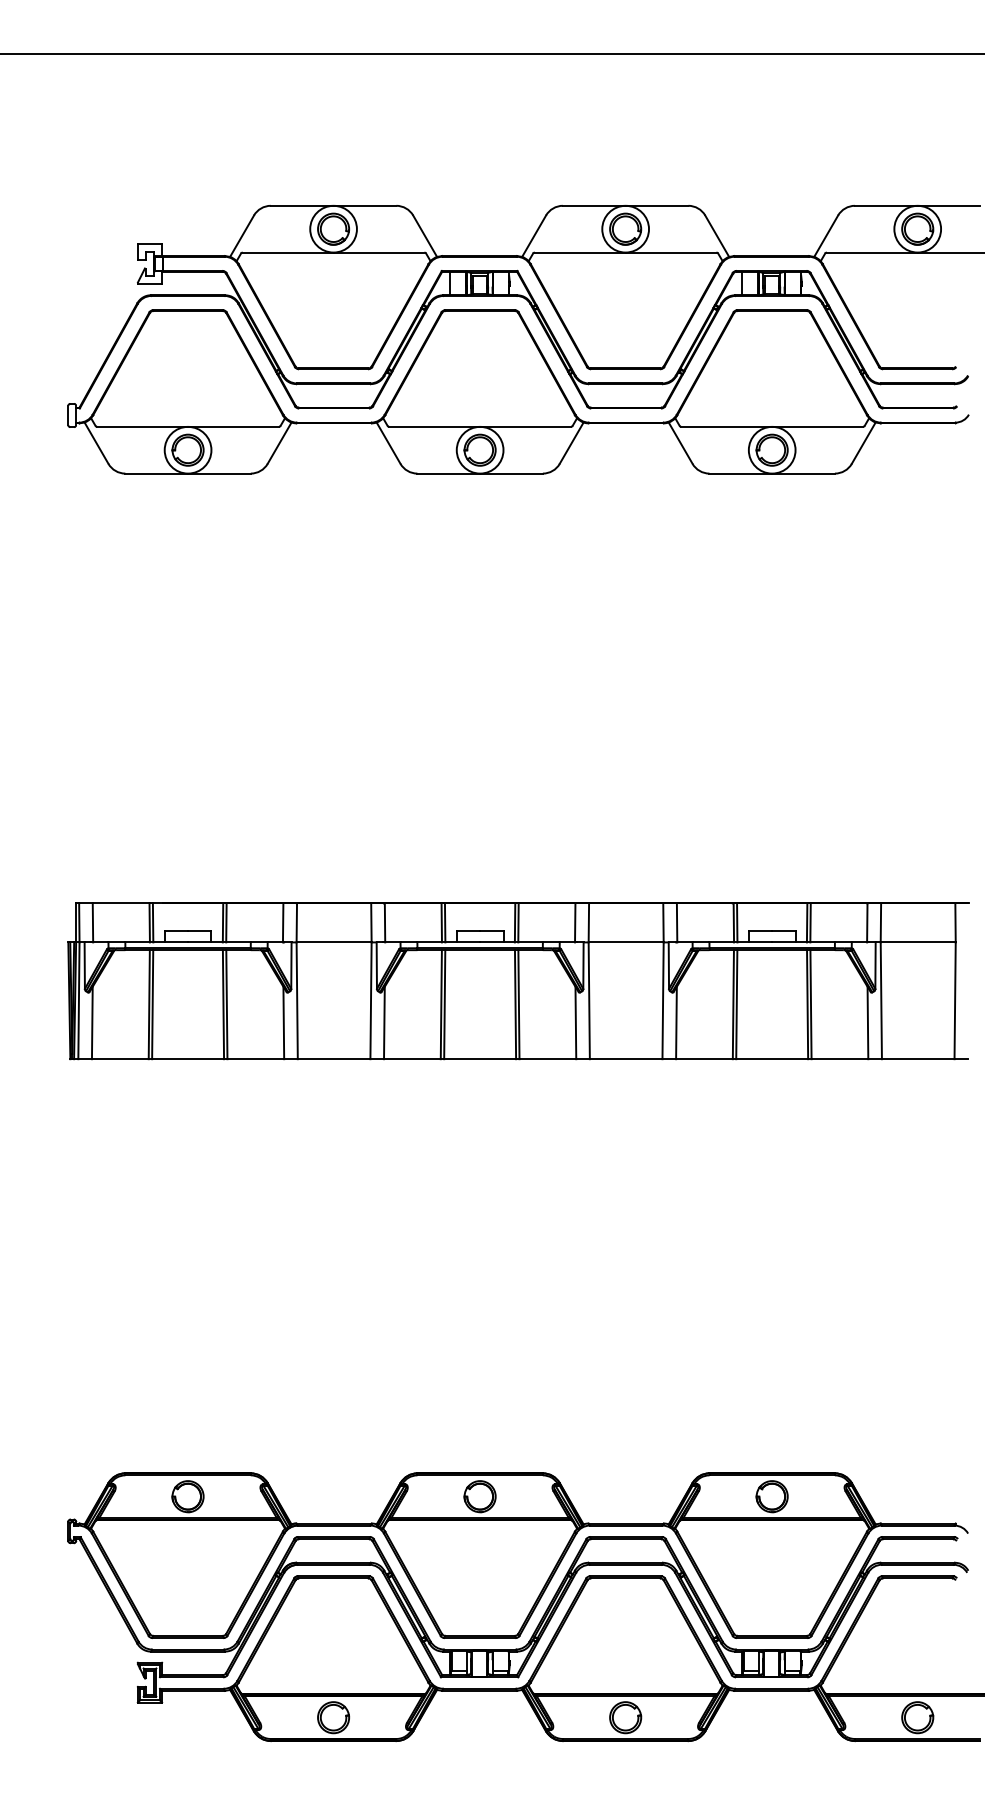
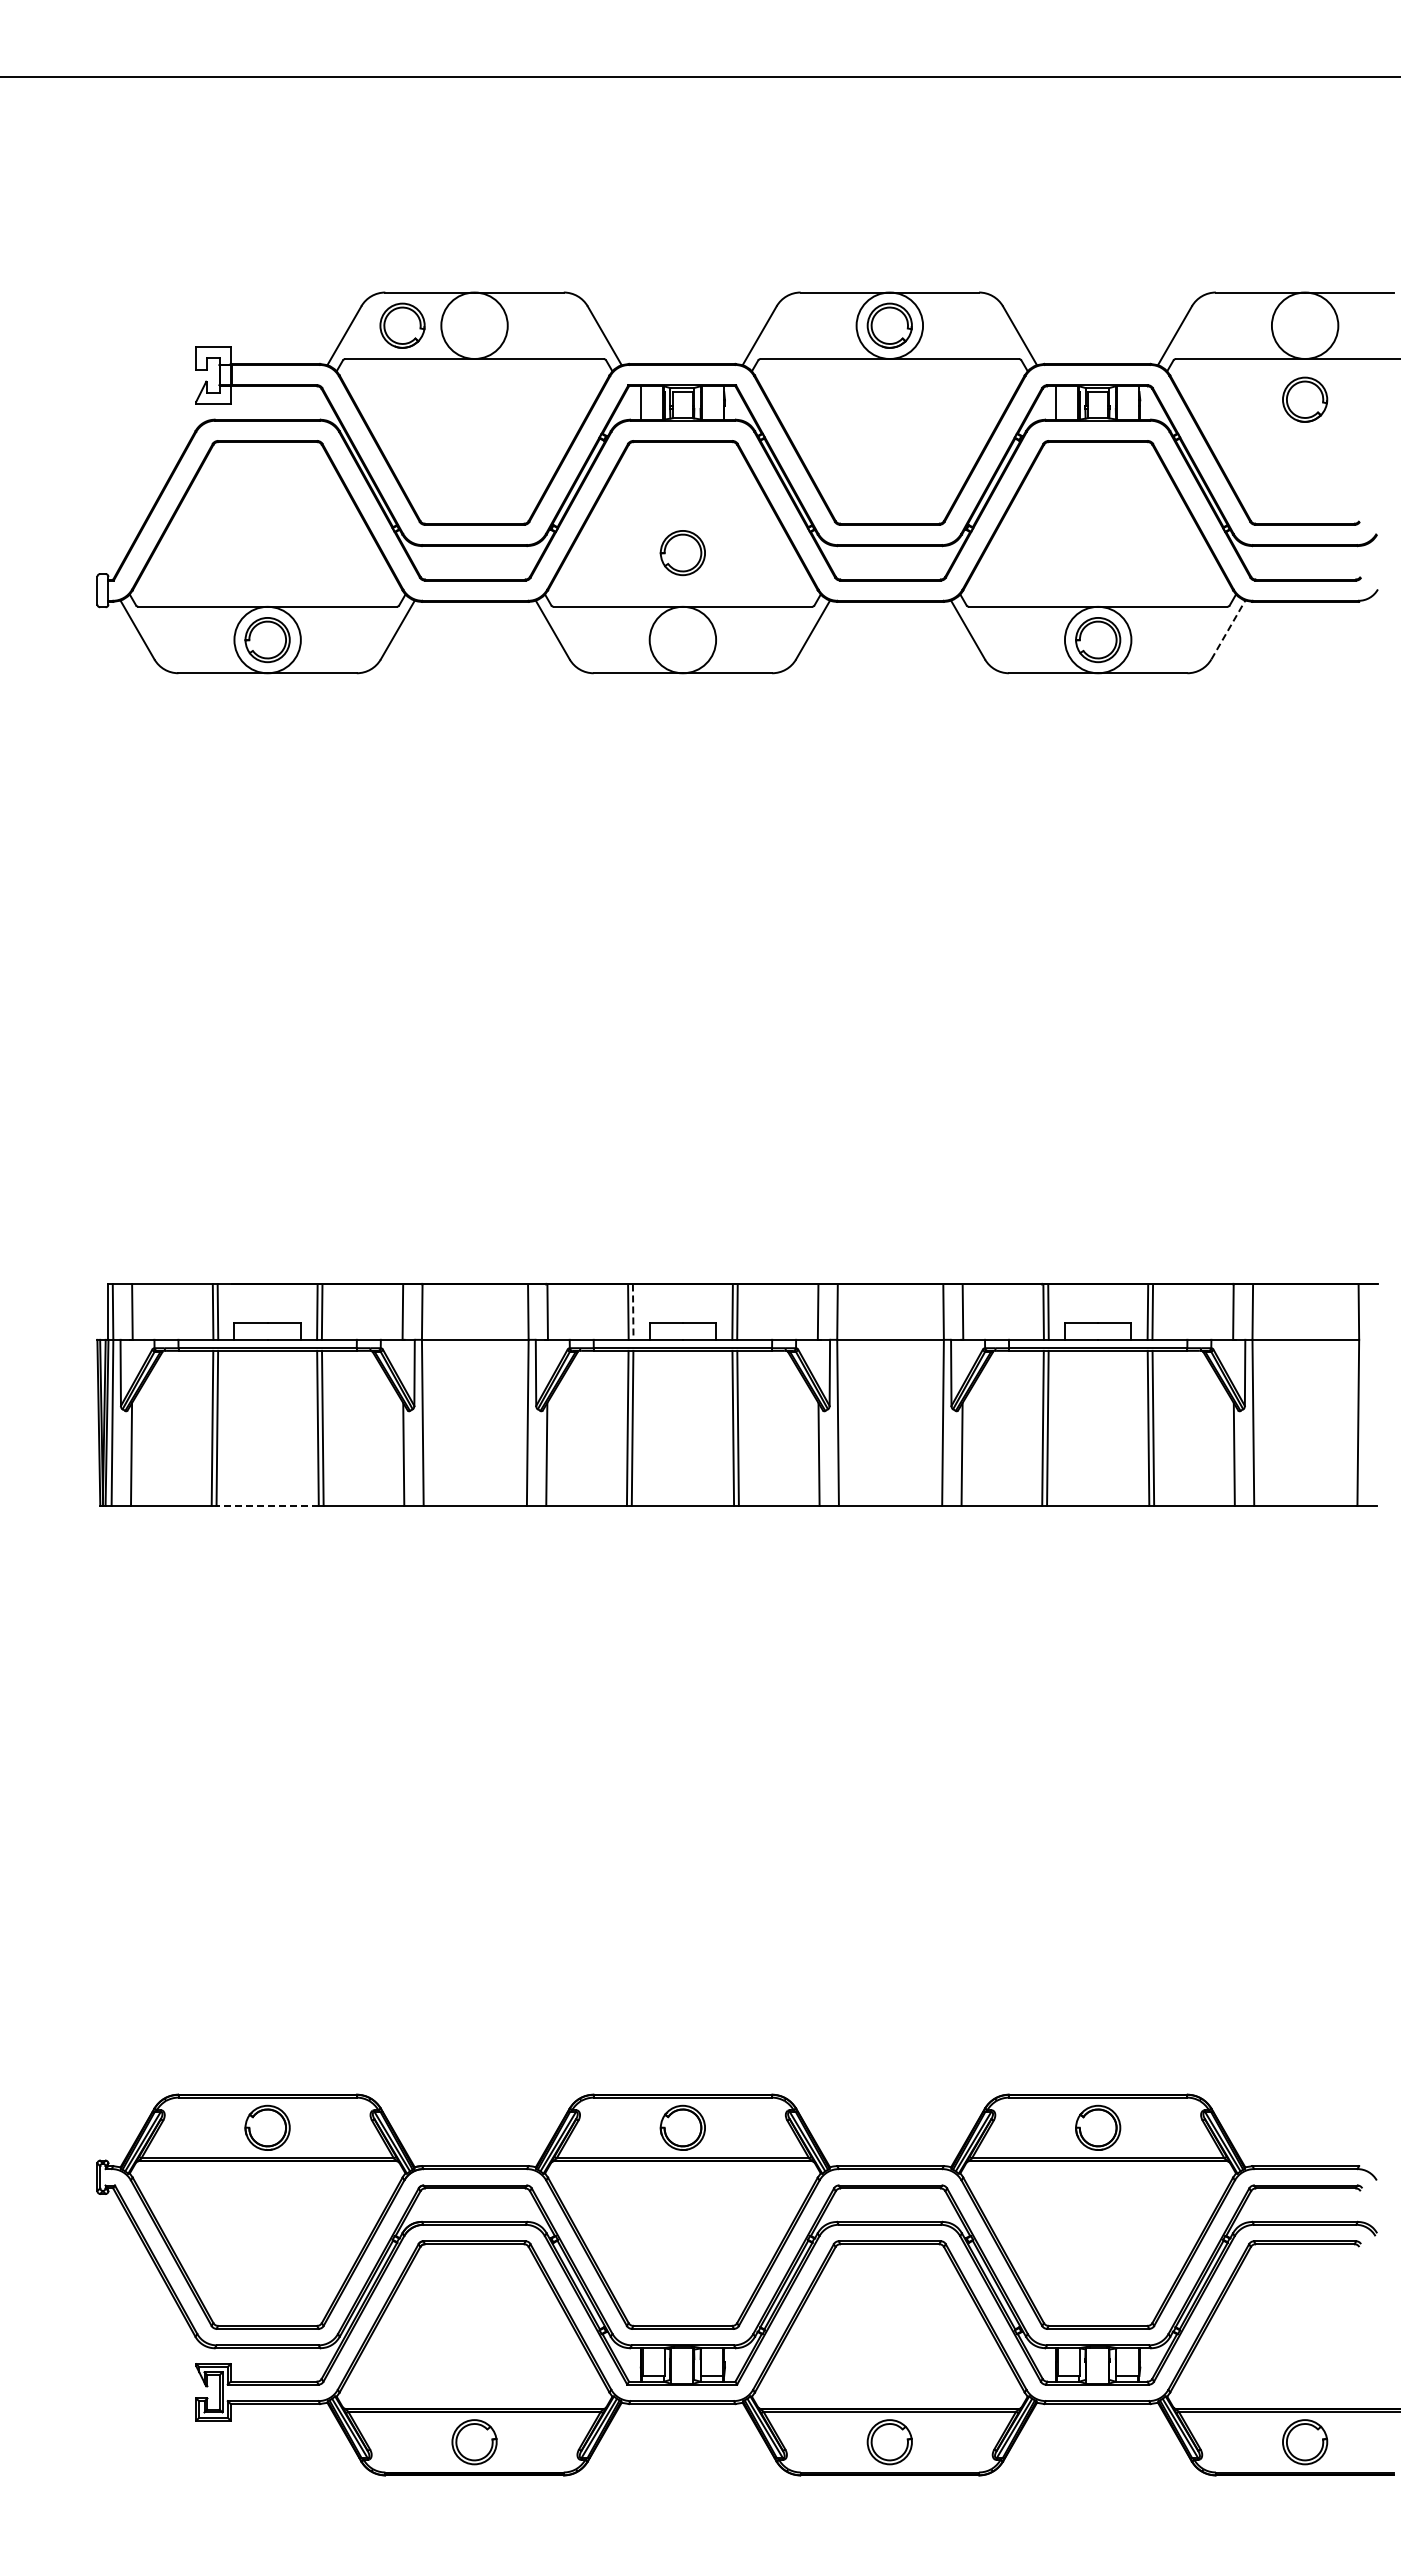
part: (333, 229) -> (402, 325), moved
part: (917, 229) -> (1305, 399), moved
line: (863, 443) -> (1228, 630), solid -> dashed
part: (479, 450) -> (682, 553), moved
line: (445, 923) -> (633, 1312), solid -> dashed
line: (187, 1058) -> (267, 1505), solid -> dashed

